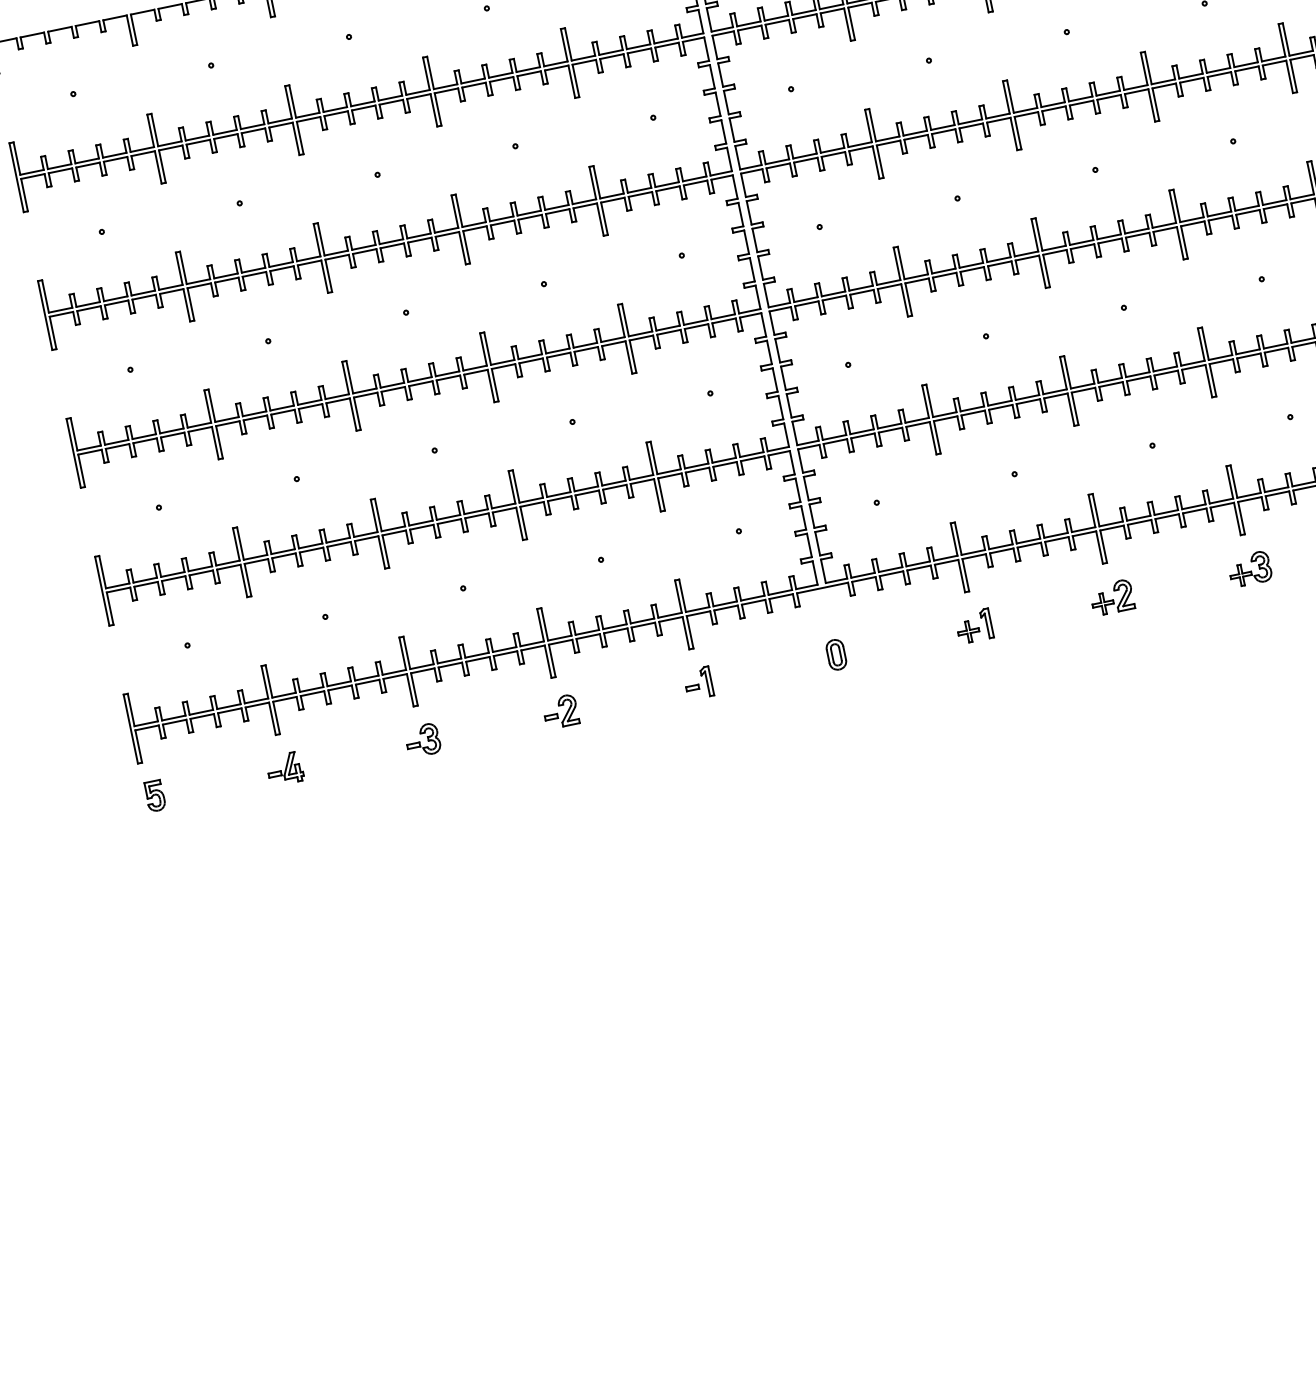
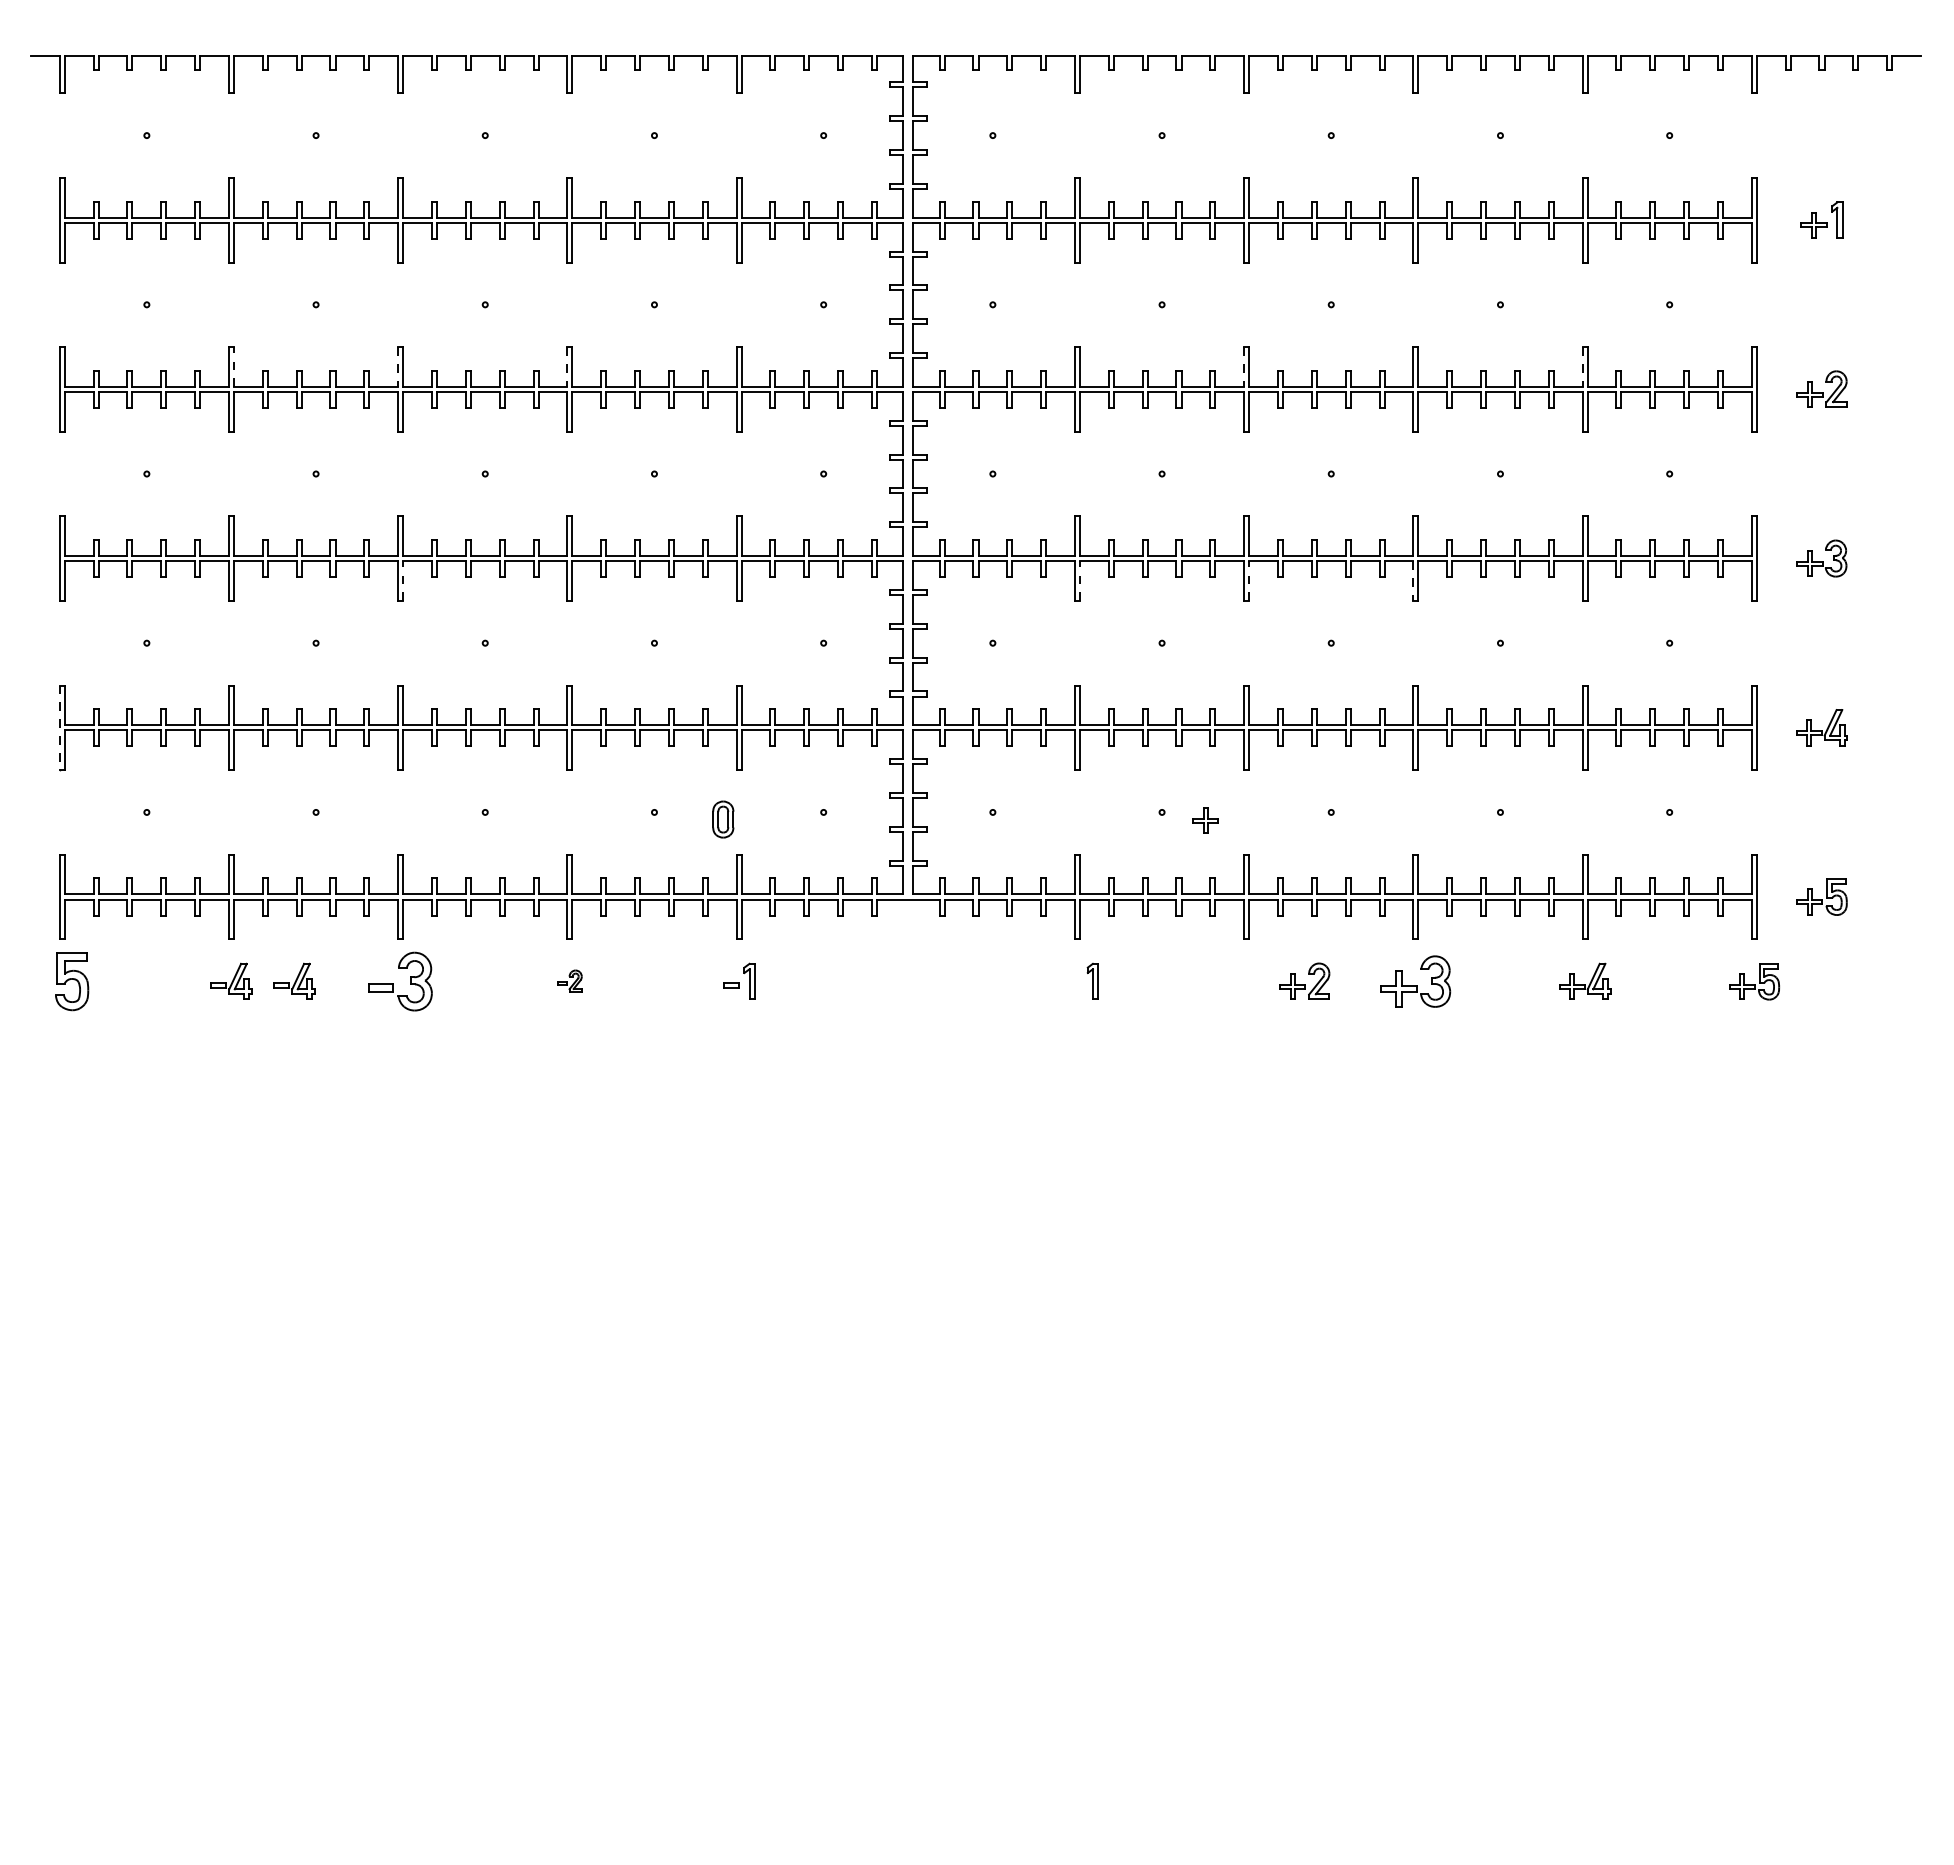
line: (1282, 40) -> (1582, 367), solid -> dashed
line: (1006, 97) -> (1244, 367), solid -> dashed
line: (455, 212) -> (567, 367), solid -> dashed
line: (317, 240) -> (398, 367), solid -> dashed
line: (1180, 243) -> (1413, 581), solid -> dashed
line: (183, 268) -> (234, 367), solid -> dashed
line: (1046, 271) -> (1249, 581), solid -> dashed
line: (909, 299) -> (1080, 581), solid -> dashed
line: (357, 414) -> (403, 581), solid -> dashed
part: (1249, 569) -> (1415, 981), size x1.4
line: (102, 591) -> (59, 728), solid -> dashed
part: (1111, 596) -> (1304, 980), moved
part: (968, 631) -> (1205, 820), moved
part: (836, 654) -> (723, 819), moved
part: (560, 711) -> (569, 980), size x0.6
part: (422, 740) -> (400, 981), size x1.6
part: (336, 757) -> (294, 980), added
part: (154, 795) -> (71, 981), size x1.6

